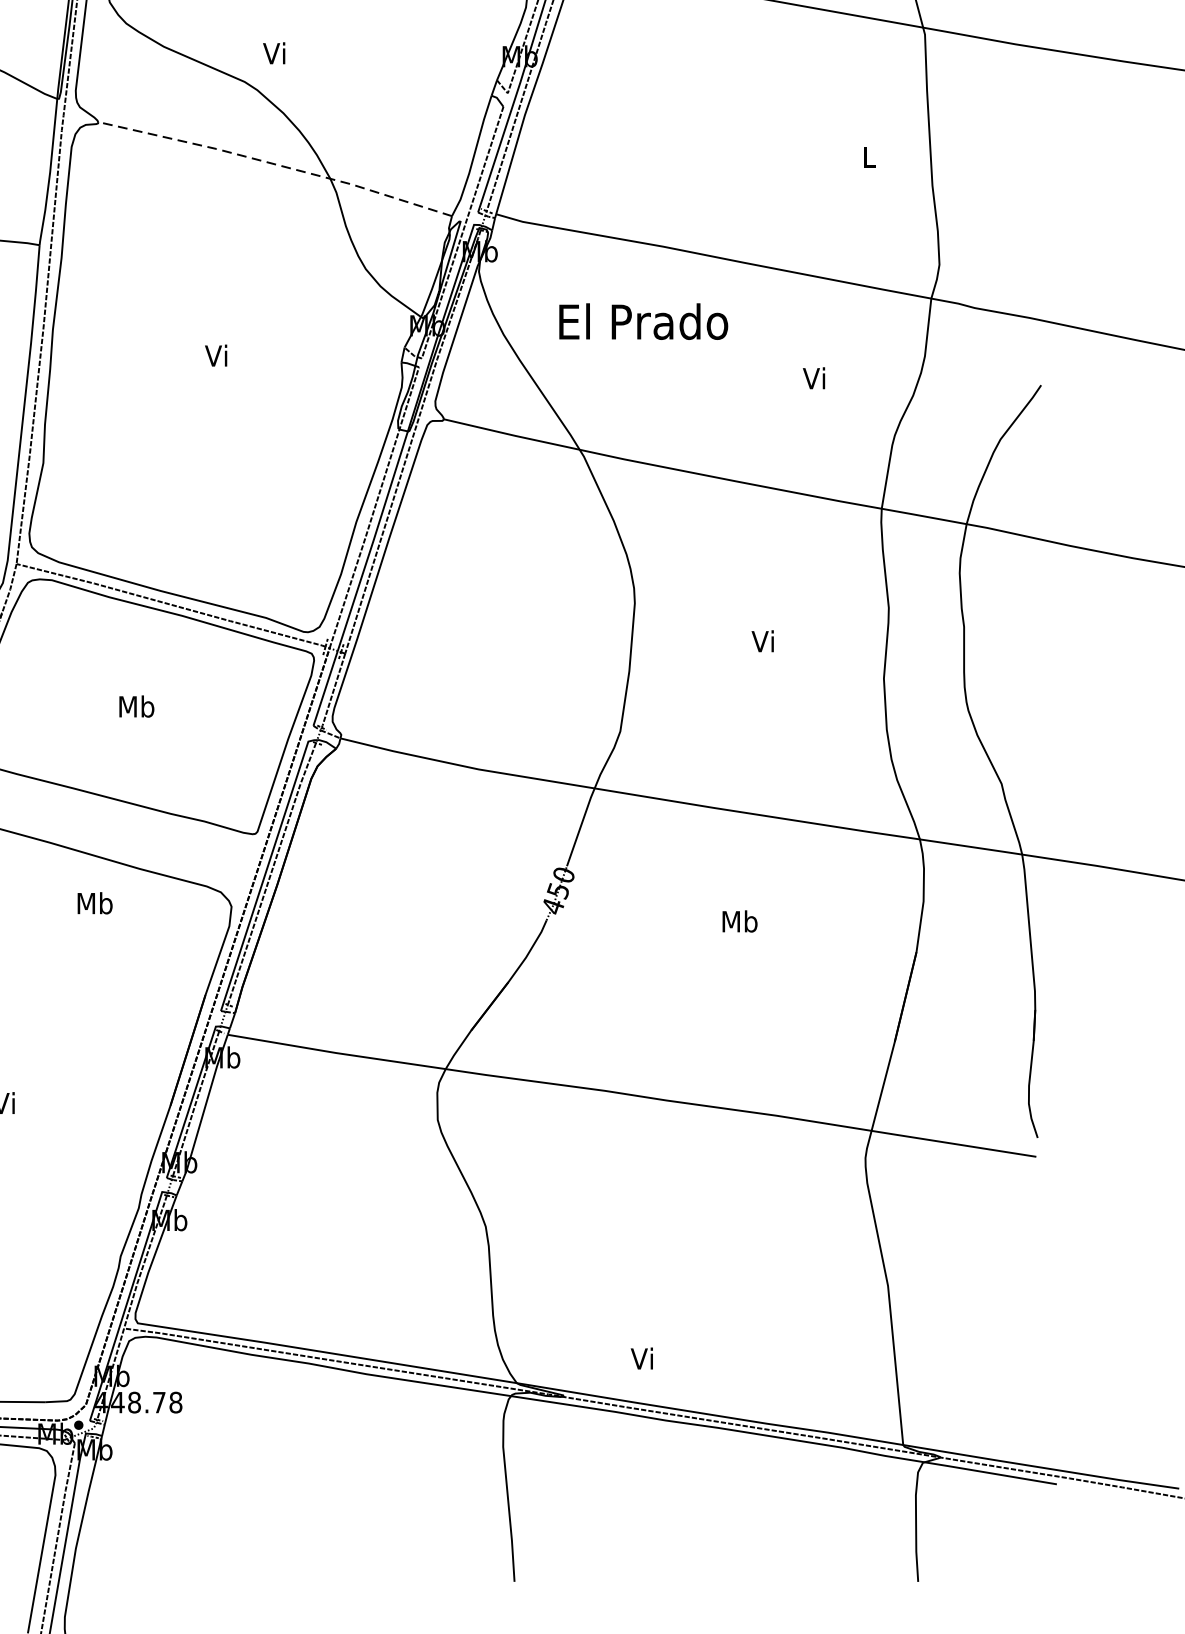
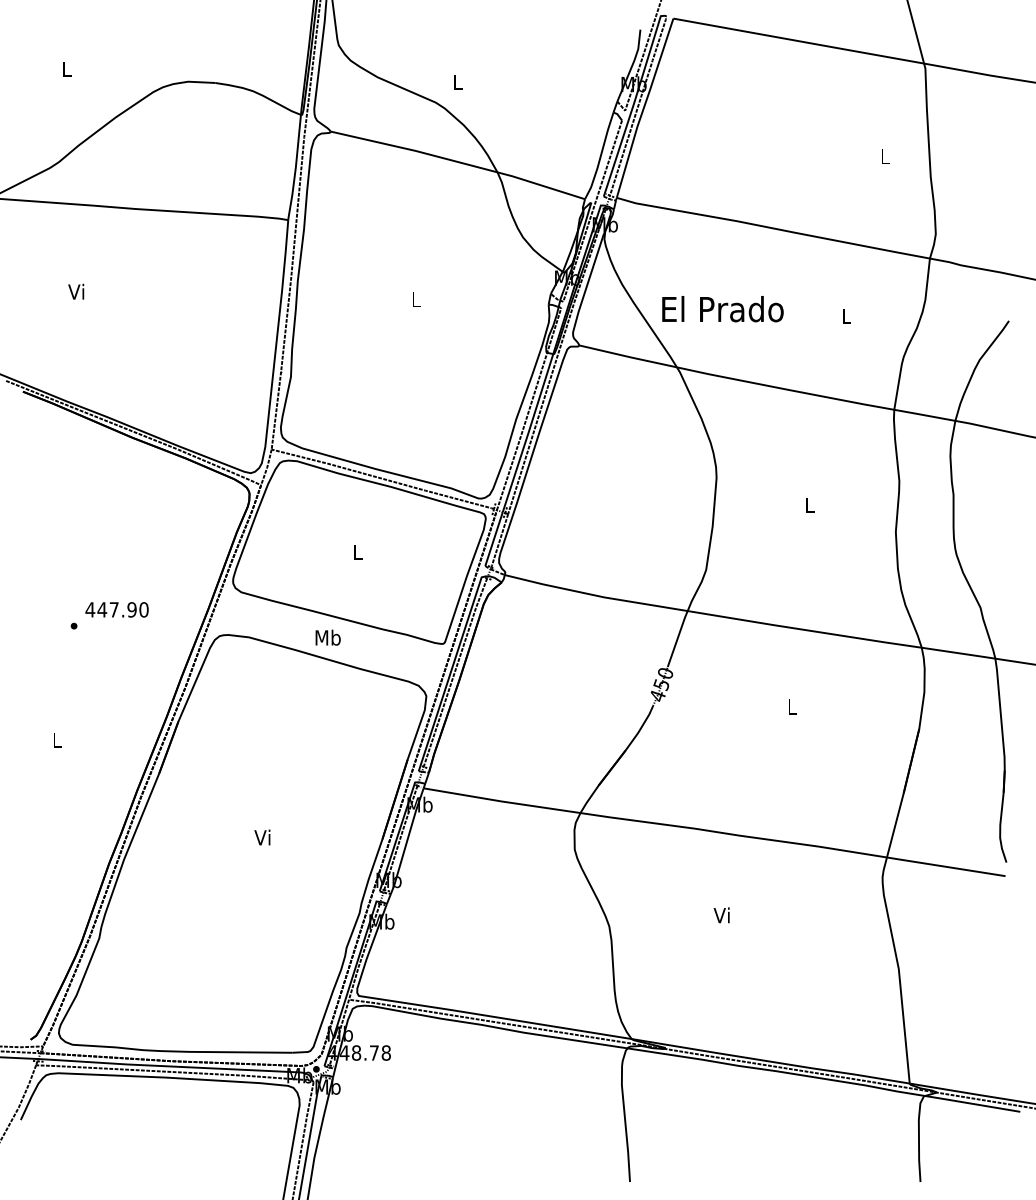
text: (273, 52) -> (456, 81), Vi -> L
line: (276, 165) -> (458, 162), dashed -> solid
text: (643, 322) -> (722, 309), moved
text: (216, 355) -> (415, 299), Vi -> L
text: (813, 377) -> (845, 315), Vi -> L
text: (762, 640) -> (808, 504), Vi -> L
text: (135, 707) -> (357, 552), Mb -> L
text: (94, 902) -> (327, 637), moved
text: (738, 921) -> (791, 706), Mb -> L
text: (641, 1358) -> (721, 915), moved

